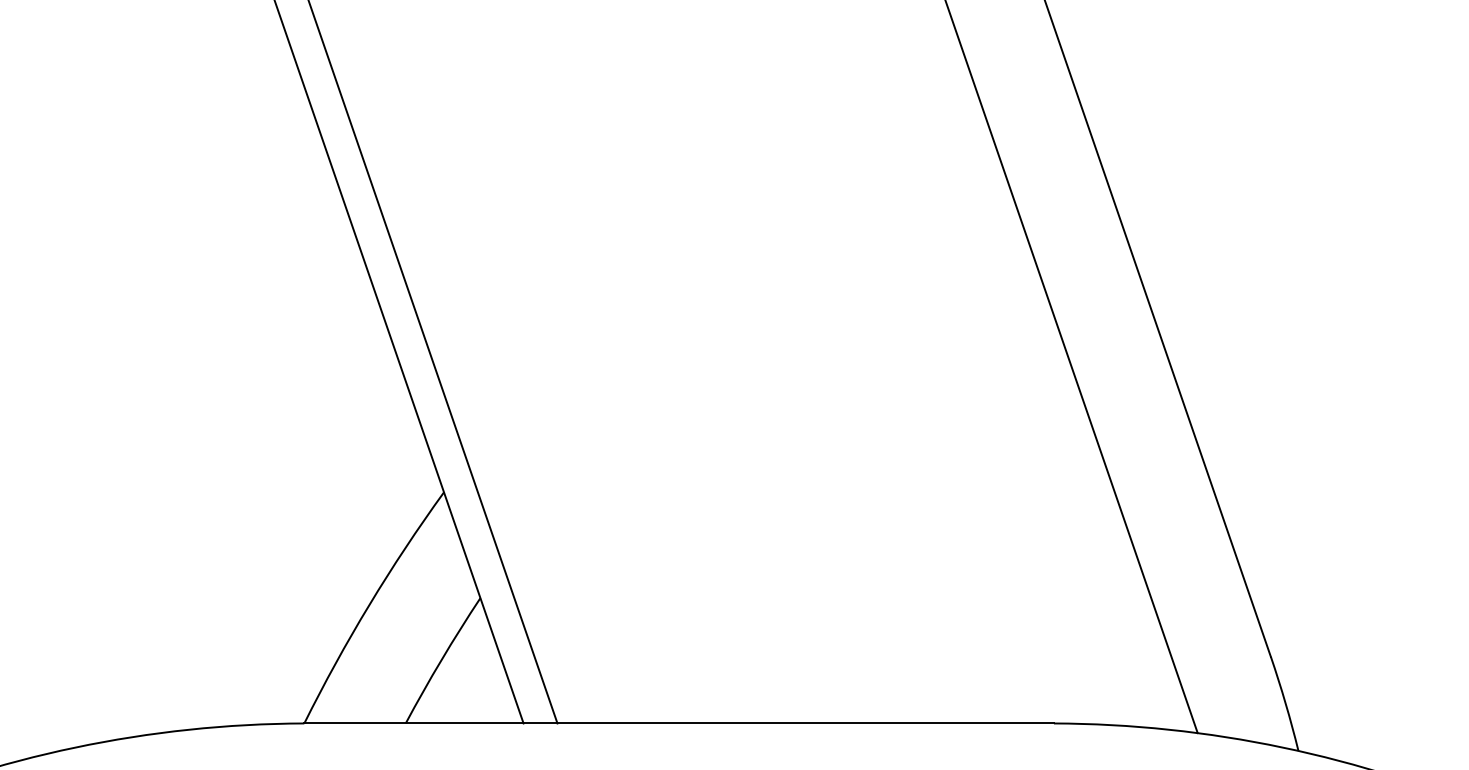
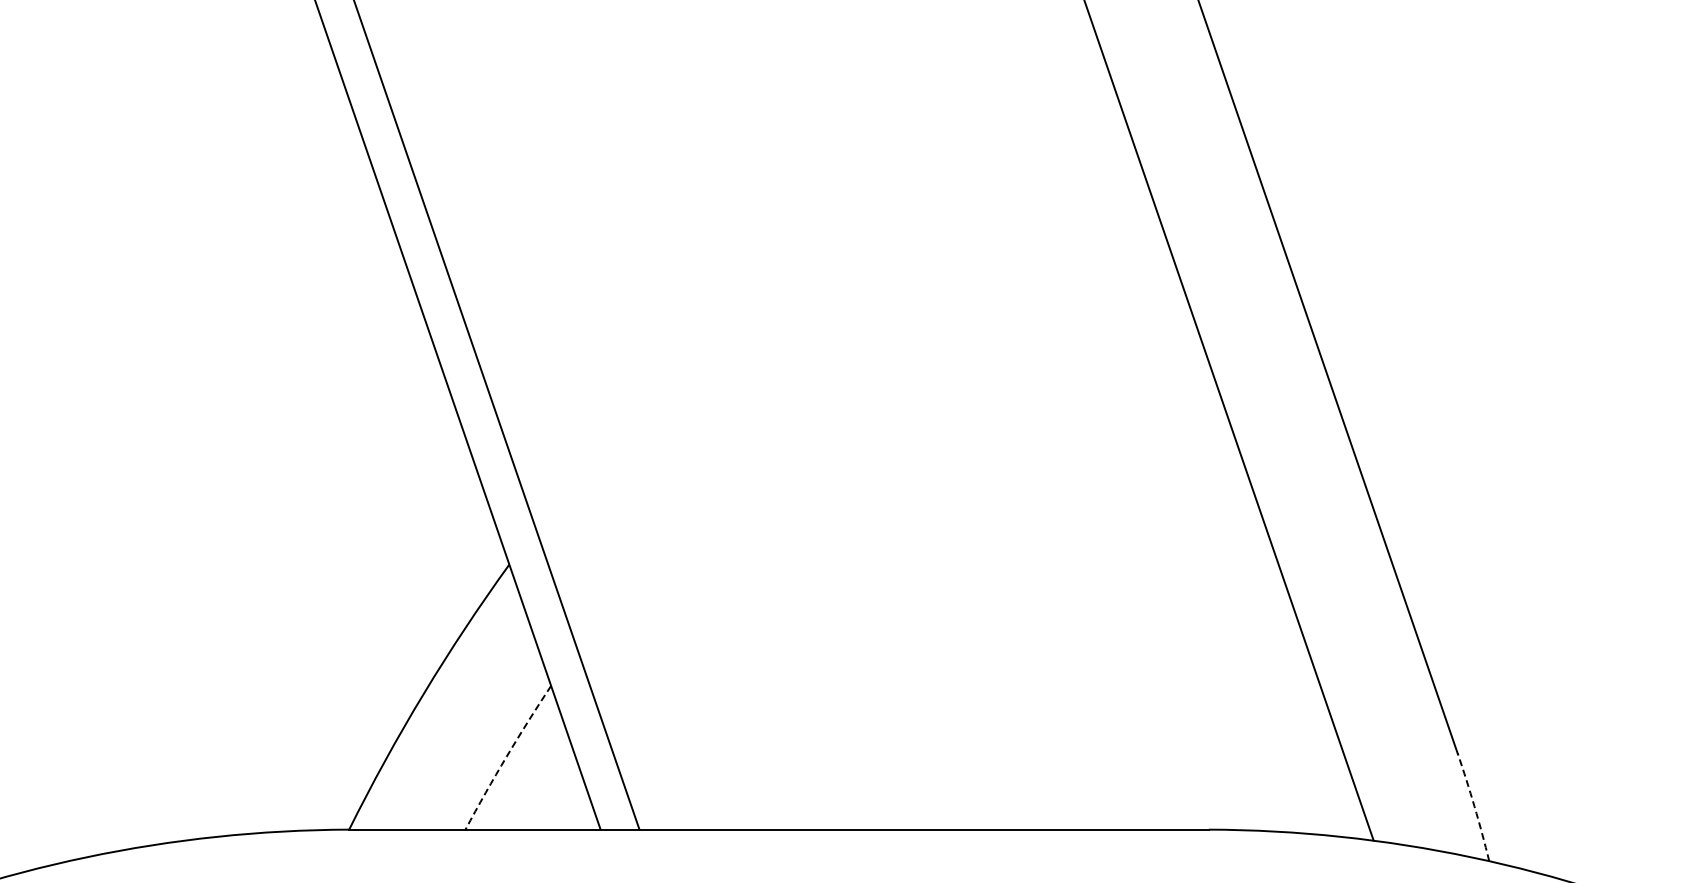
arc: (441, 659) -> (506, 756), solid -> dashed
arc: (1285, 703) -> (1474, 806), solid -> dashed

